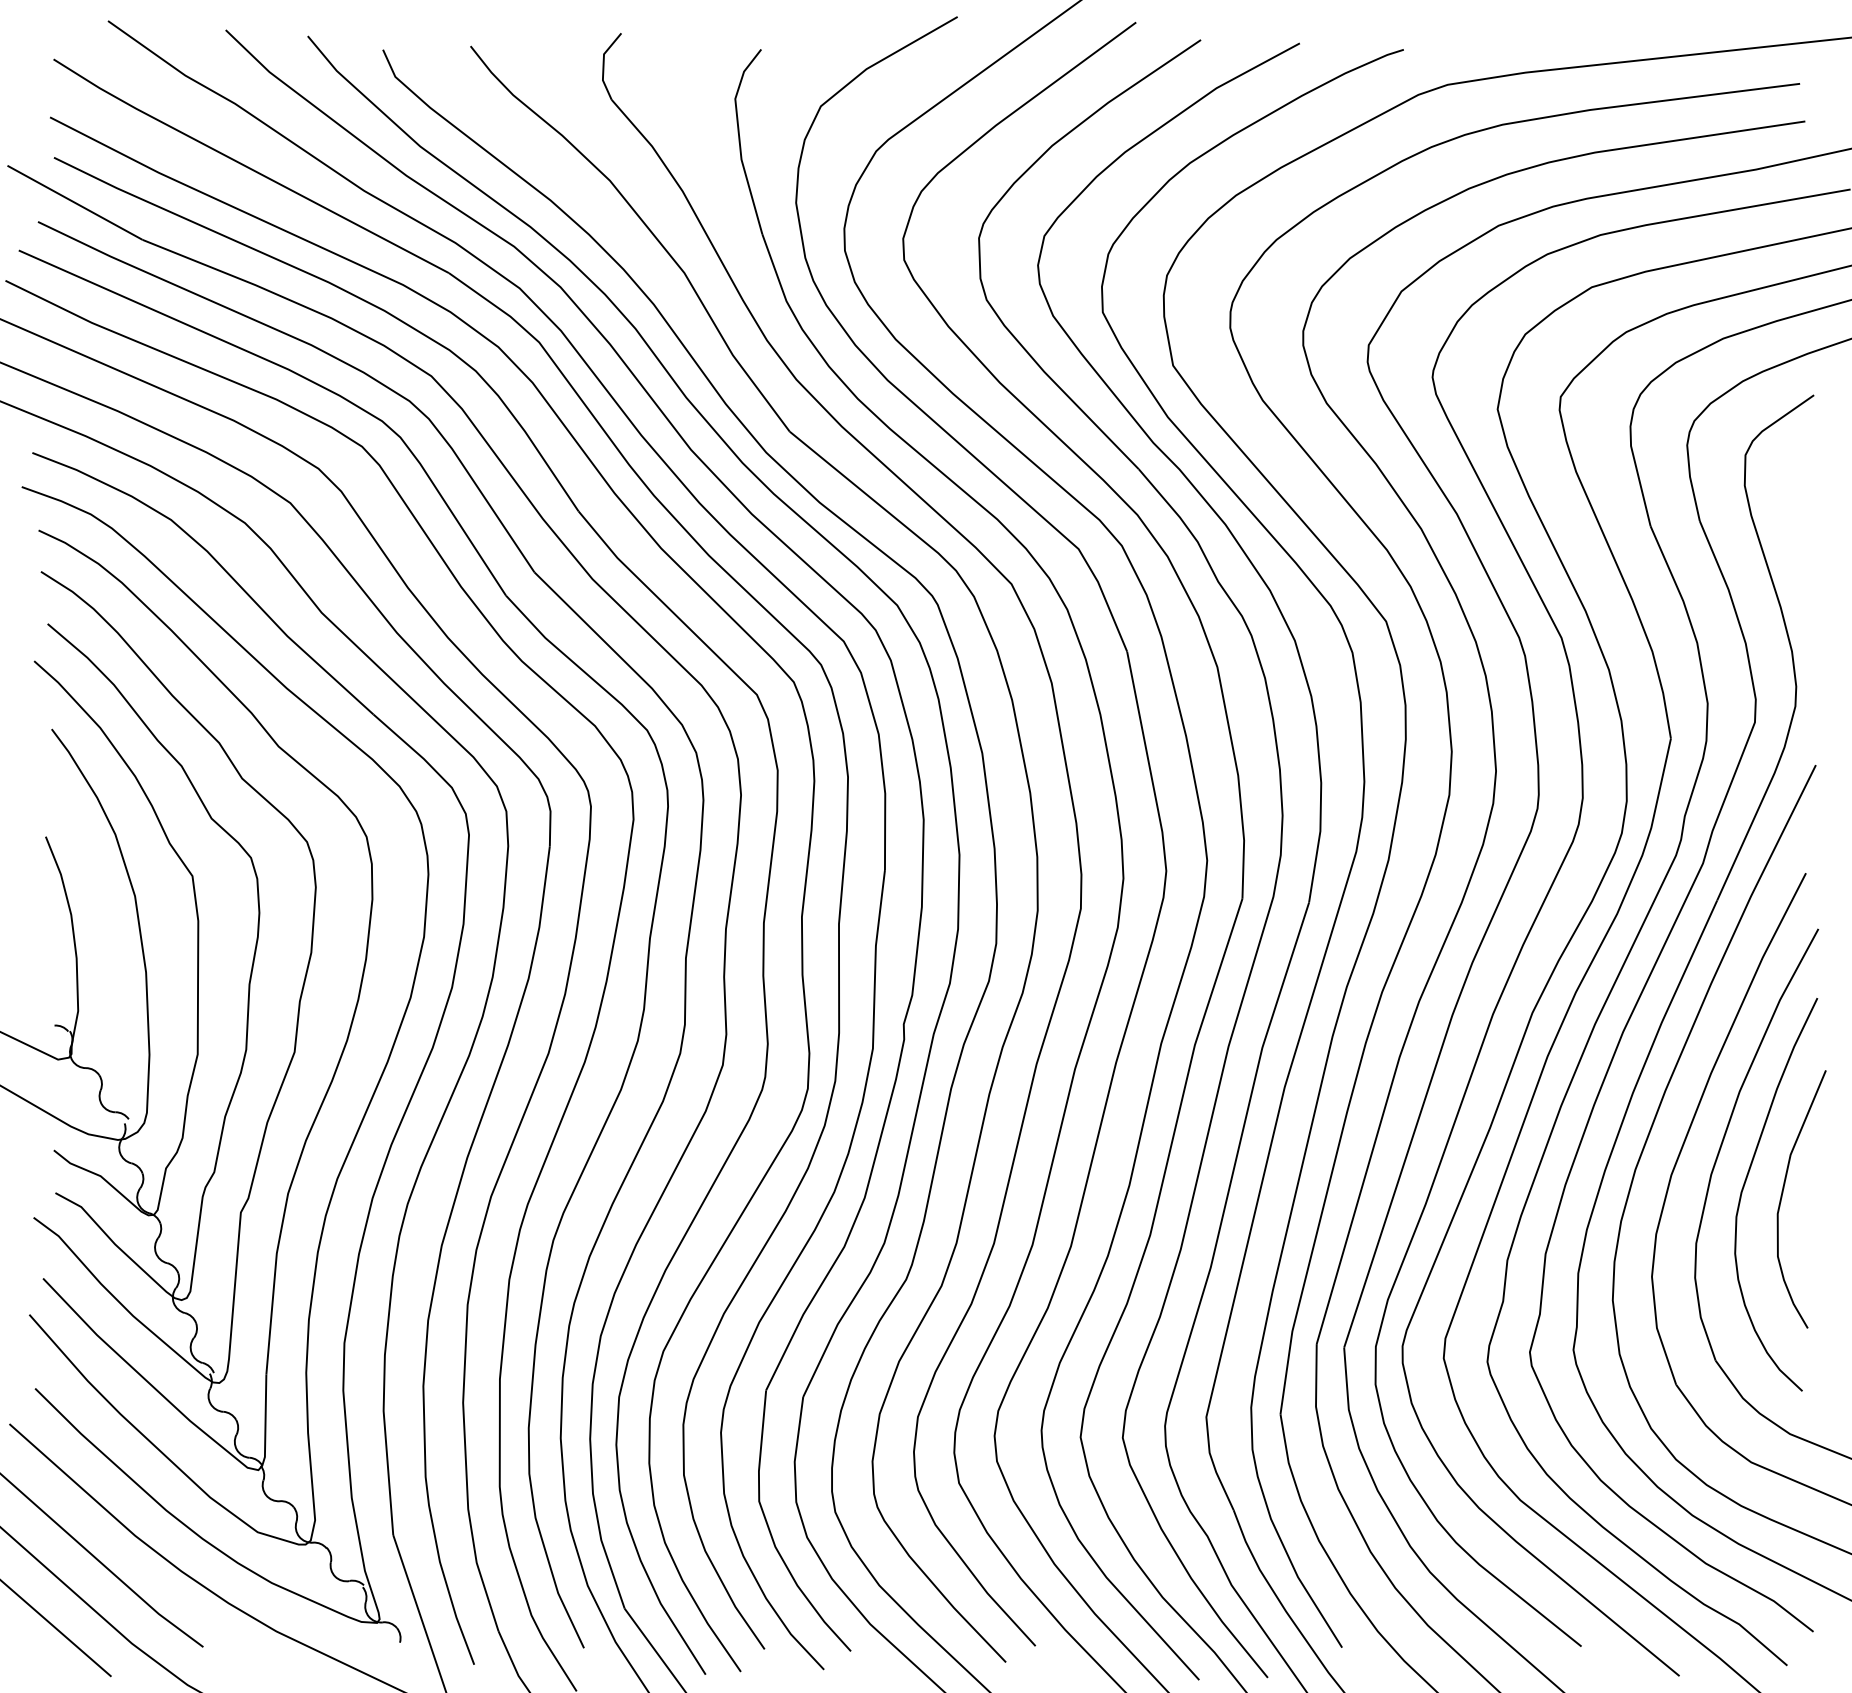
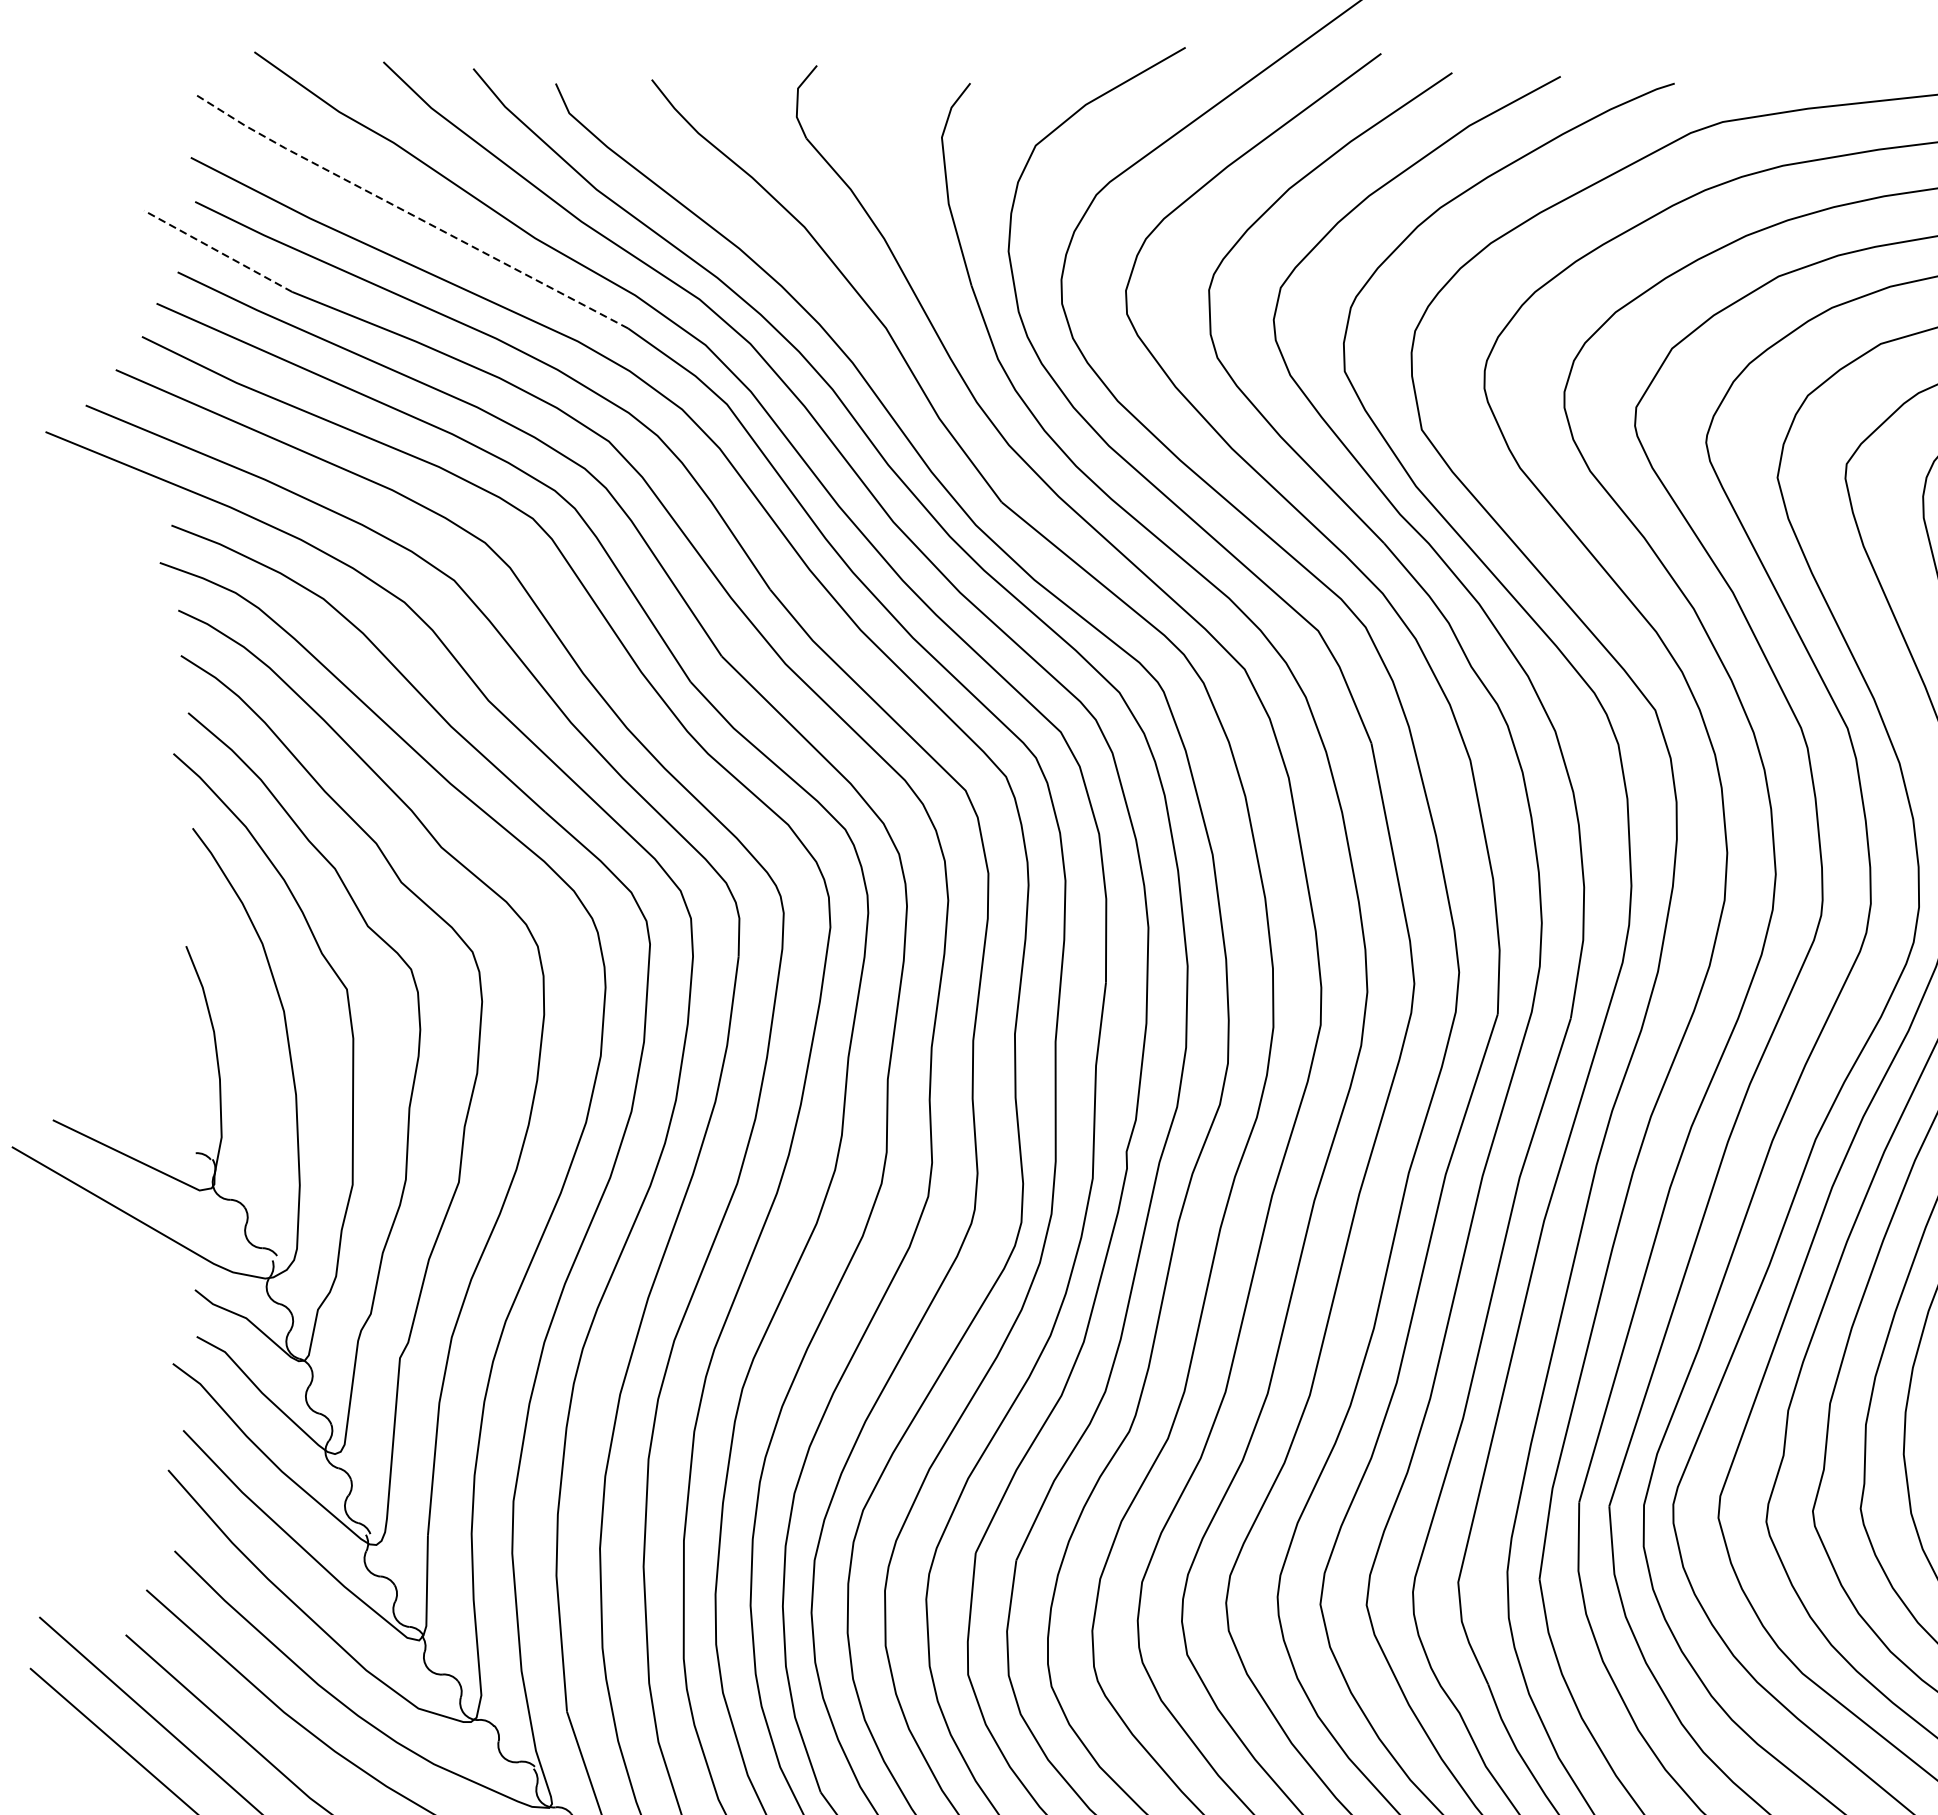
line: (248, 167) -> (408, 212), solid -> dashed
line: (74, 202) -> (217, 251), solid -> dashed

